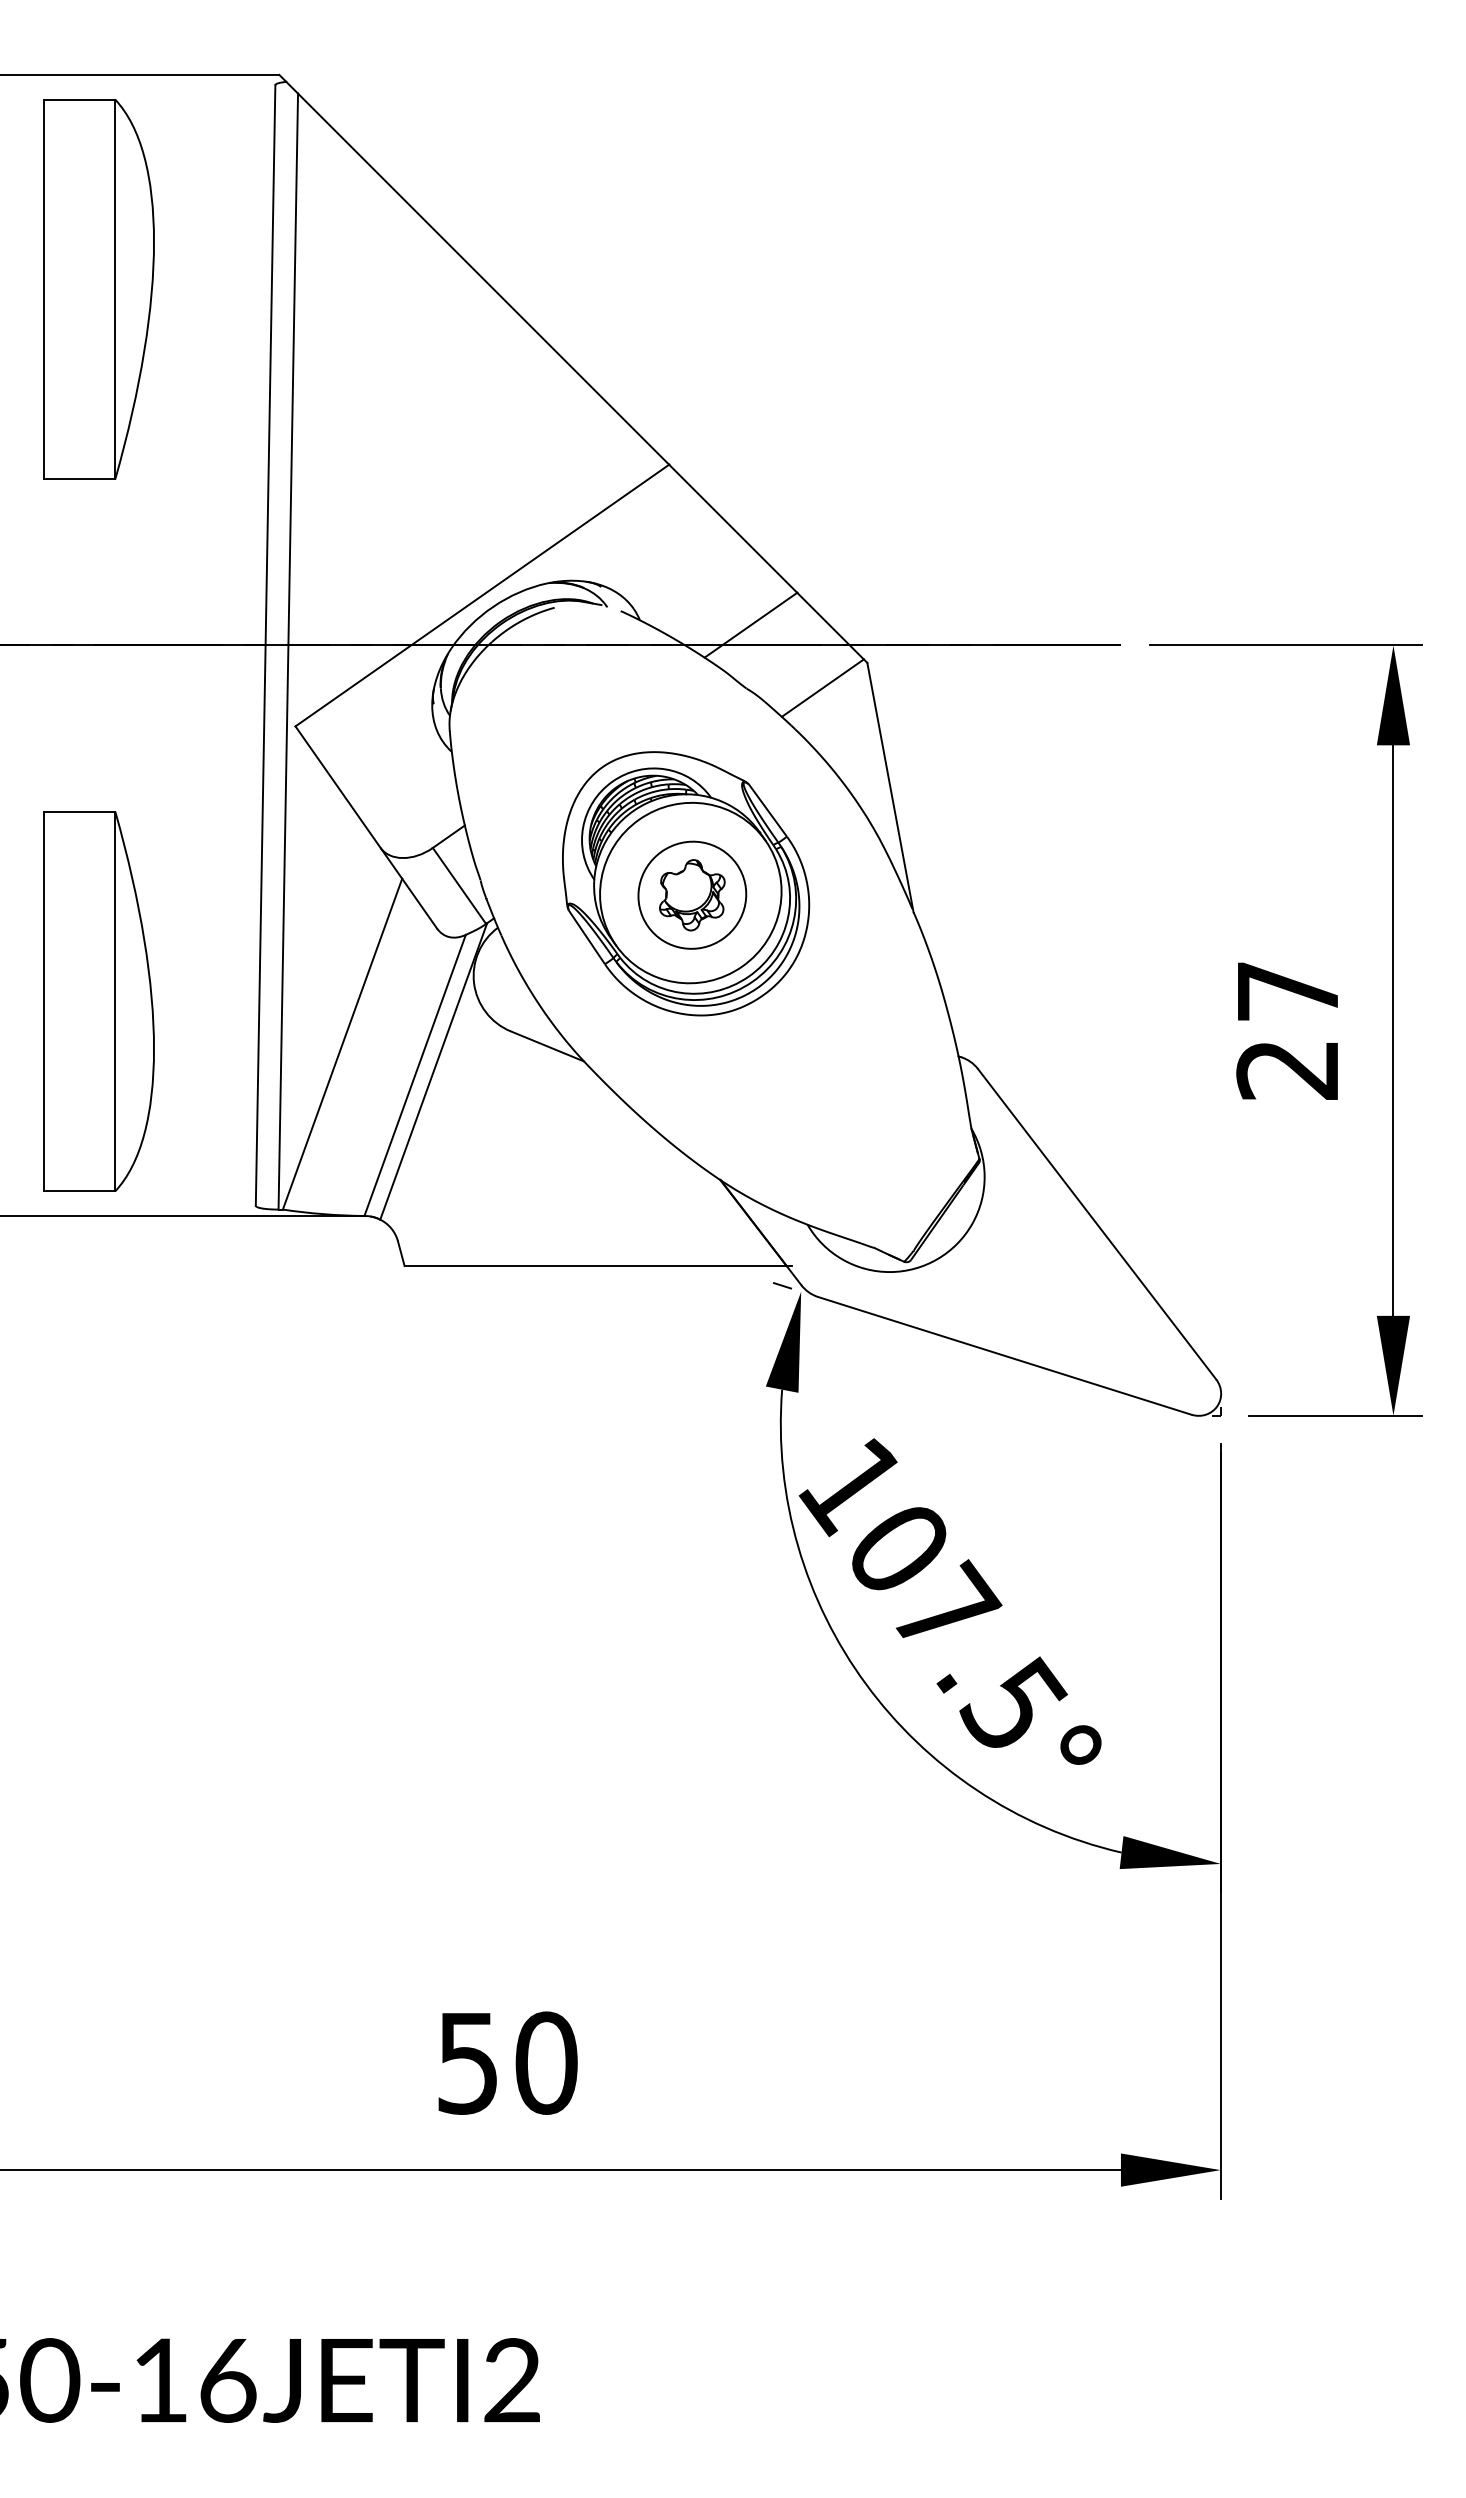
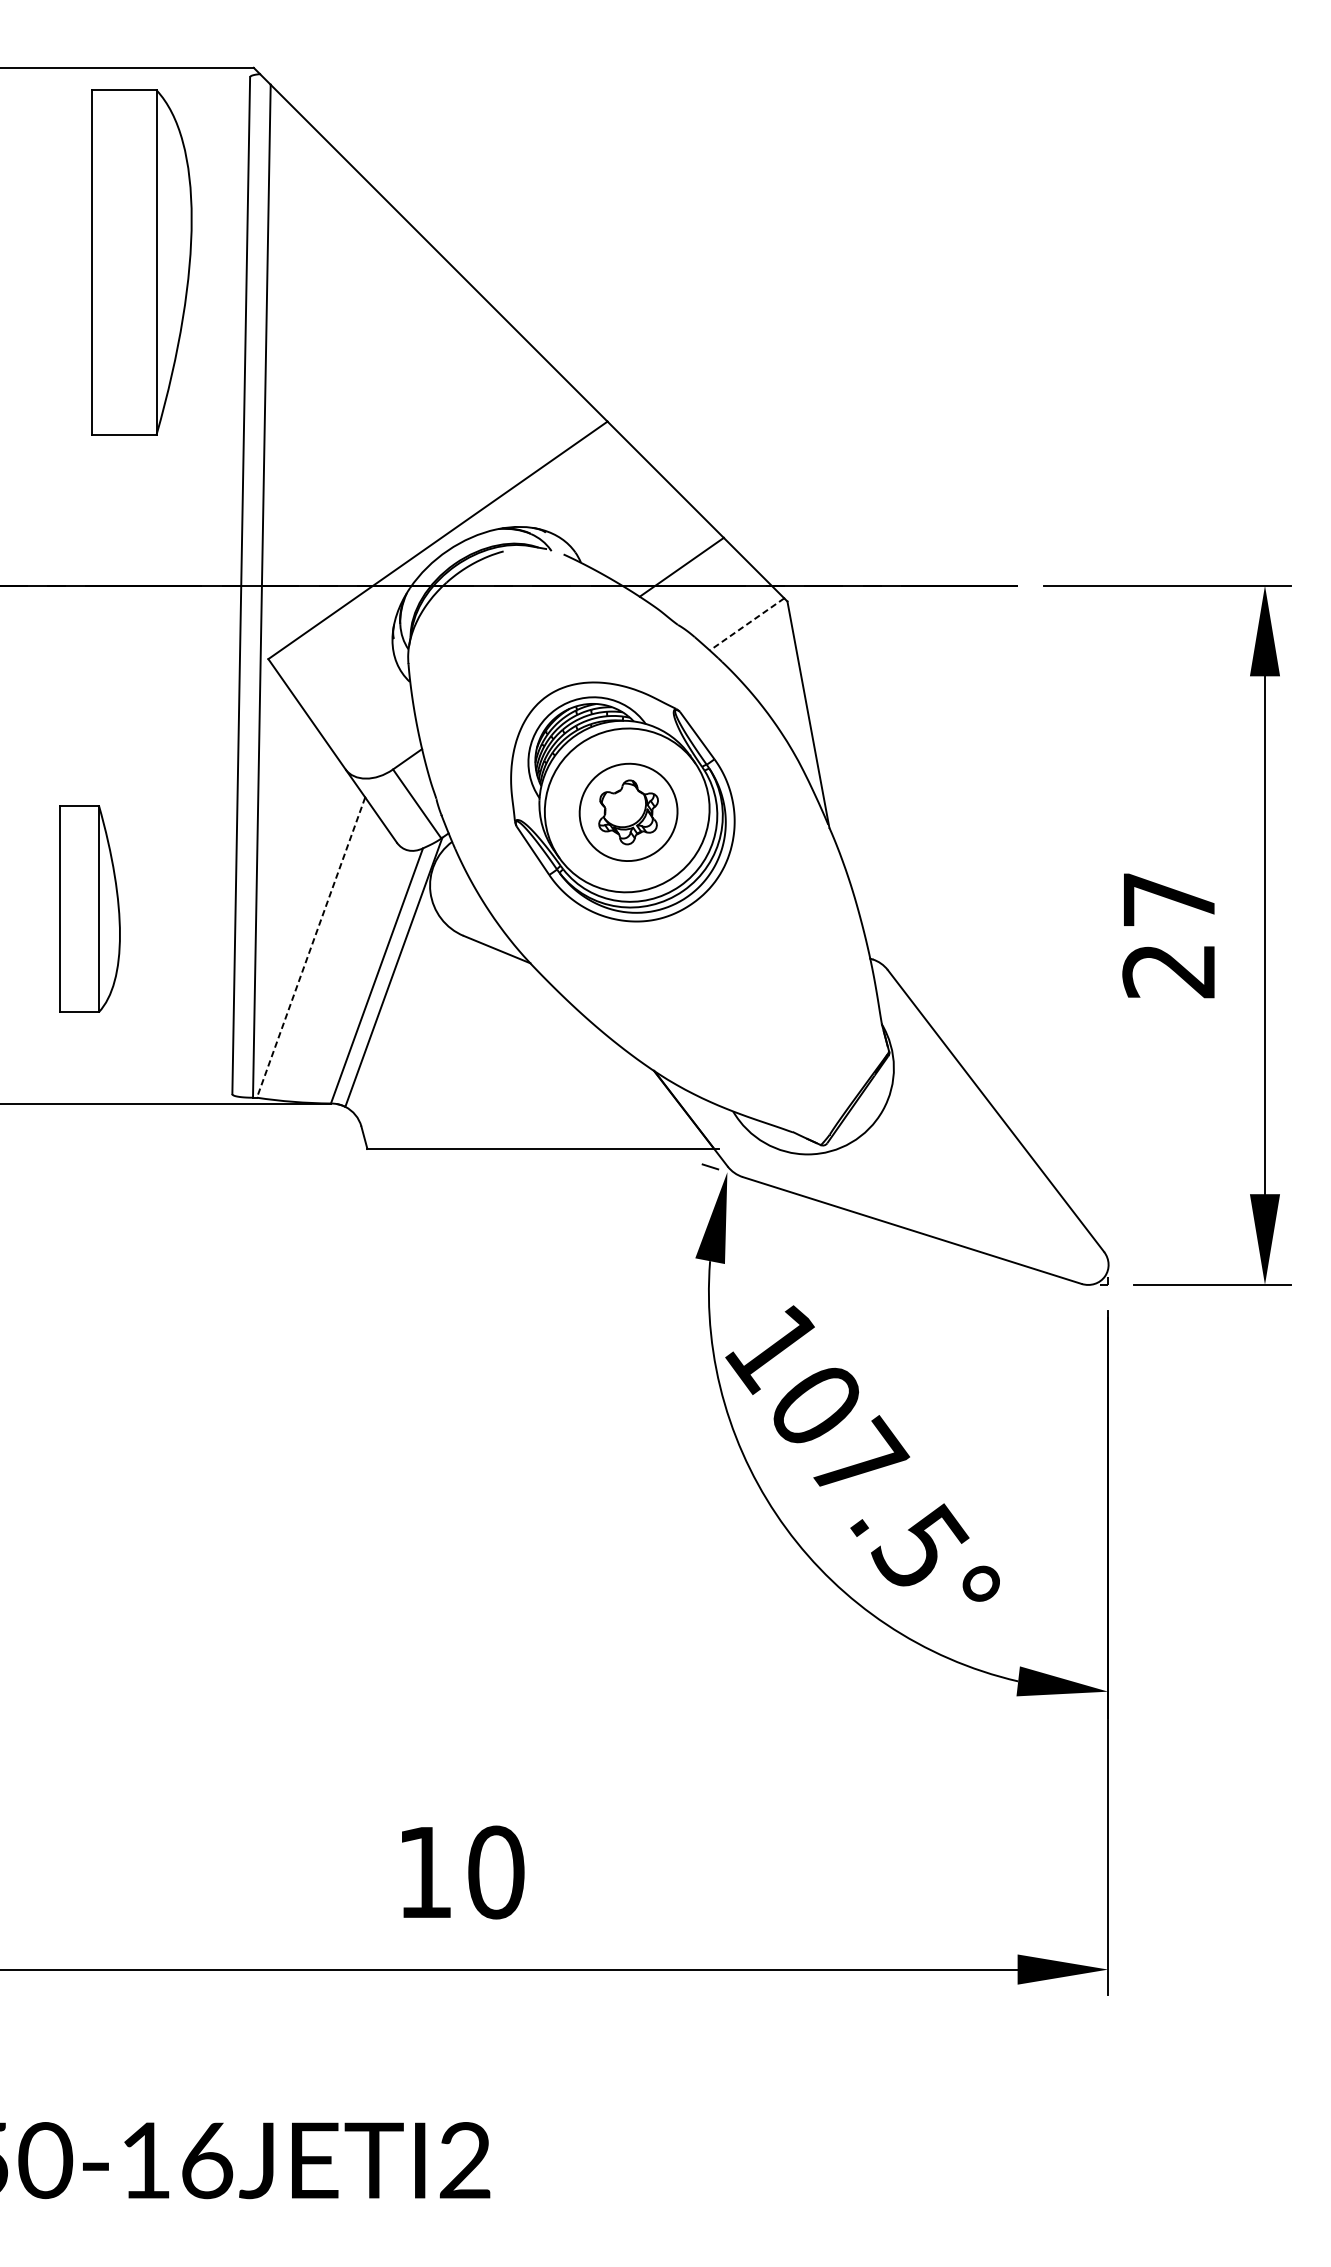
part: (98, 289) -> (141, 262), moved
line: (822, 688) -> (746, 624), solid -> dashed
part: (98, 1001) -> (89, 908), size x0.6
line: (342, 1044) -> (311, 947), solid -> dashed
text: (467, 2063) -> (424, 1872), 50 -> 10

